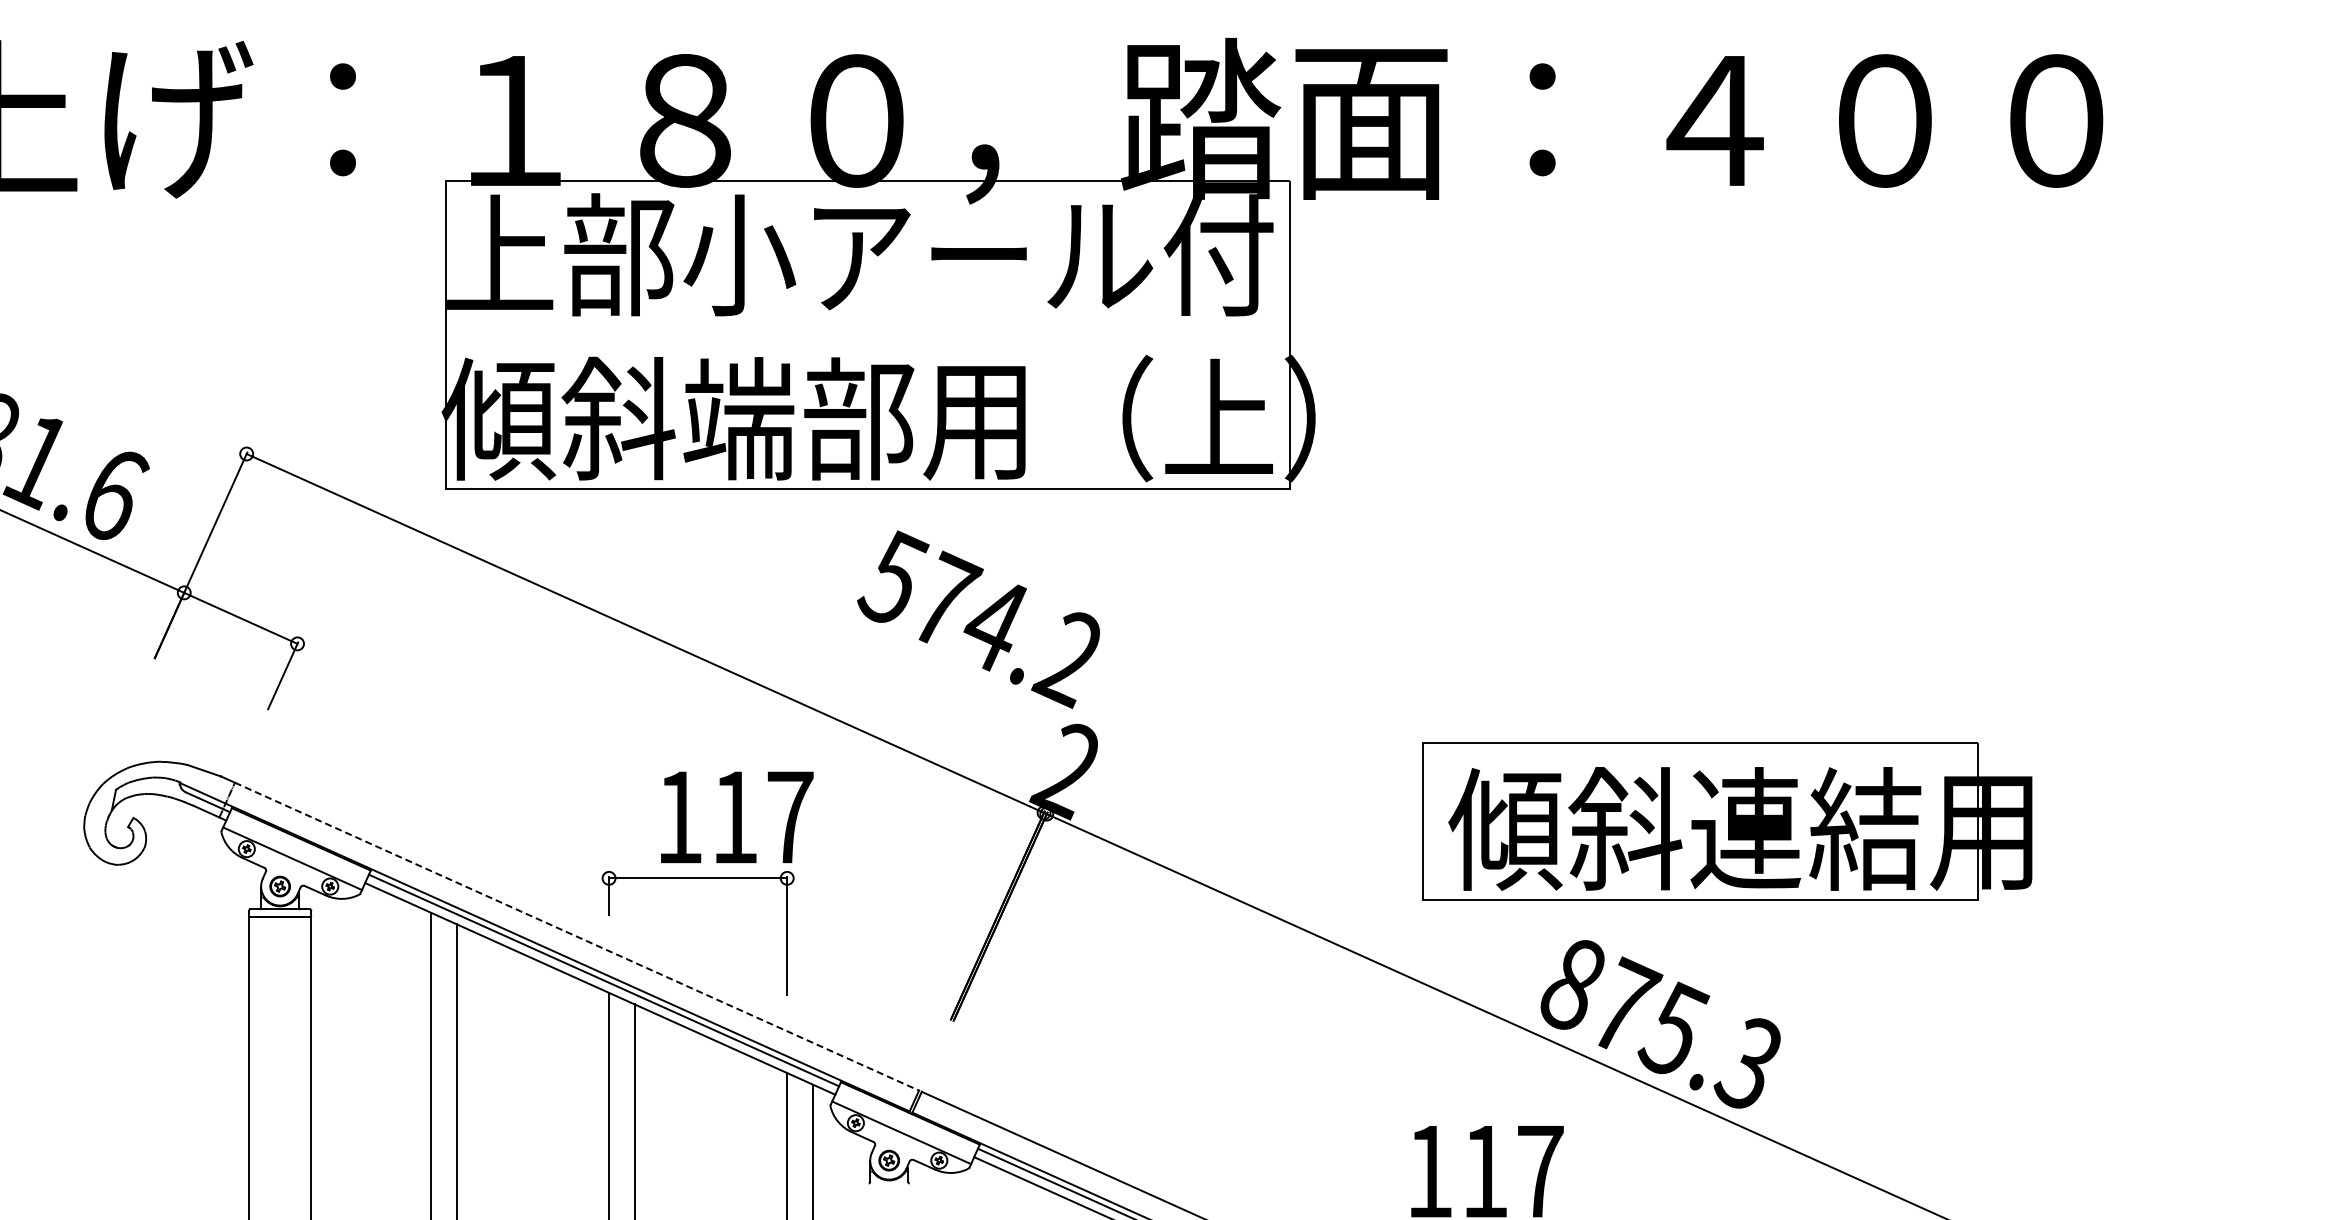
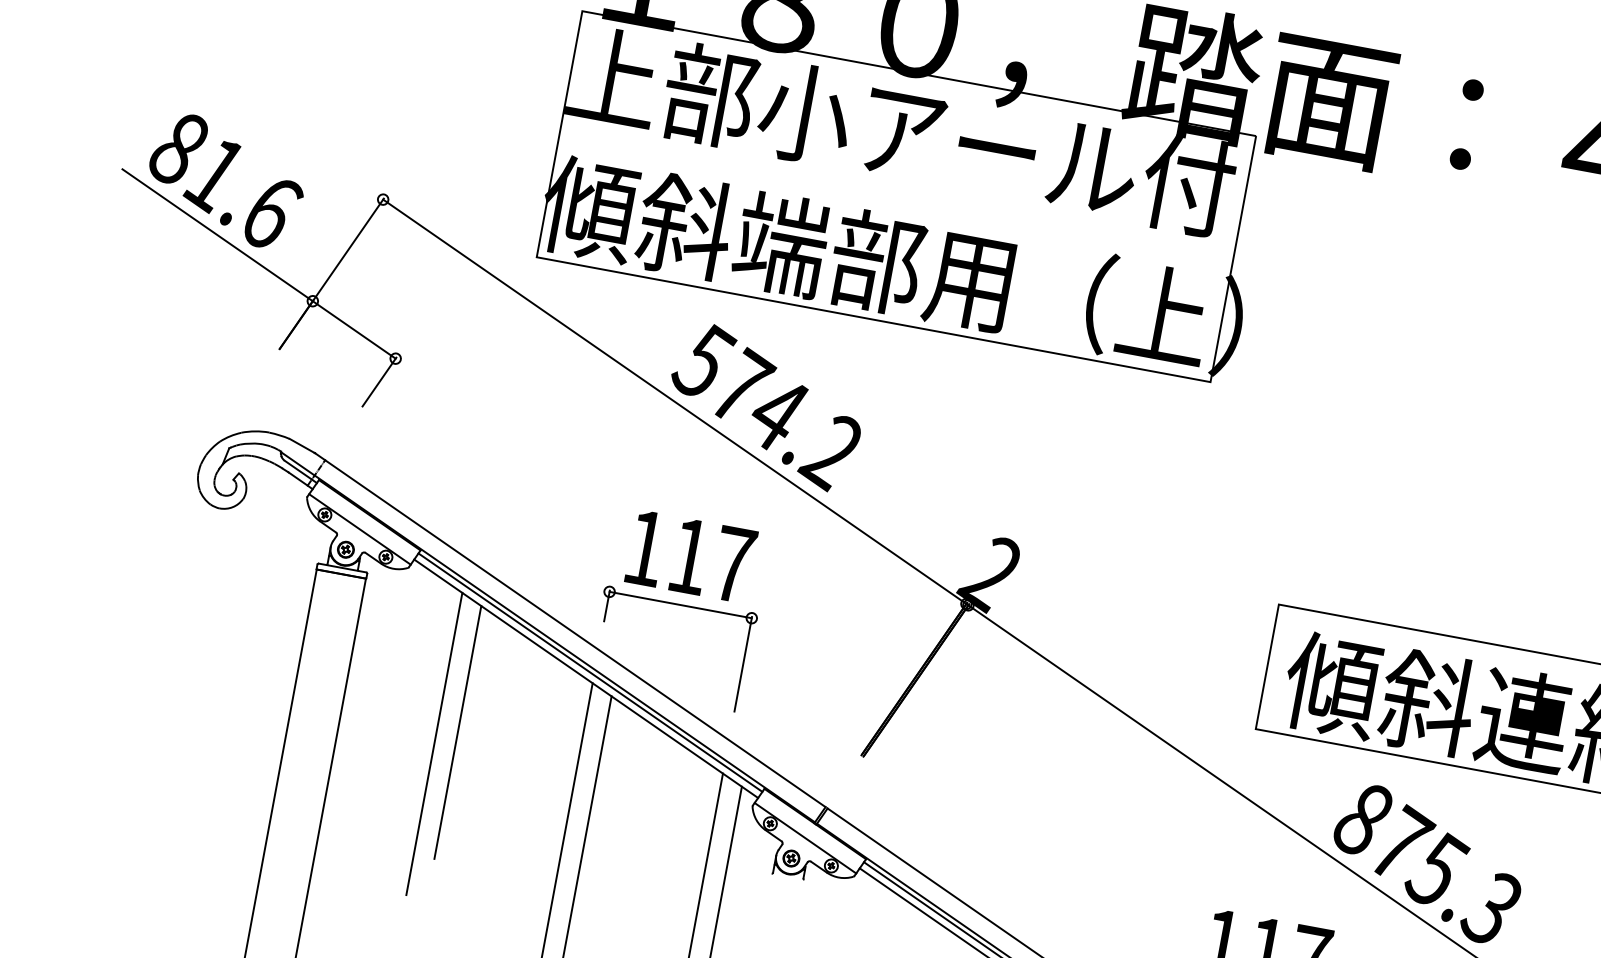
text: (978, 619) -> (765, 407), moved
text: (737, 817) -> (691, 556), moved
line: (577, 936) -> (575, 633), dashed -> solid

